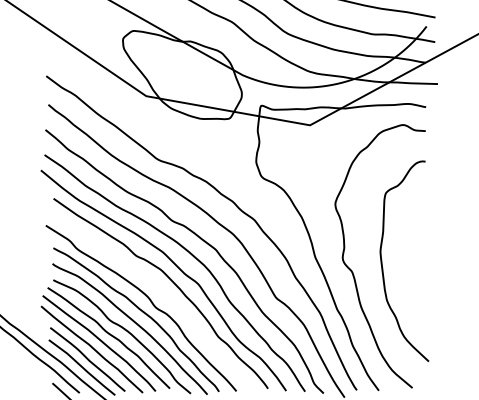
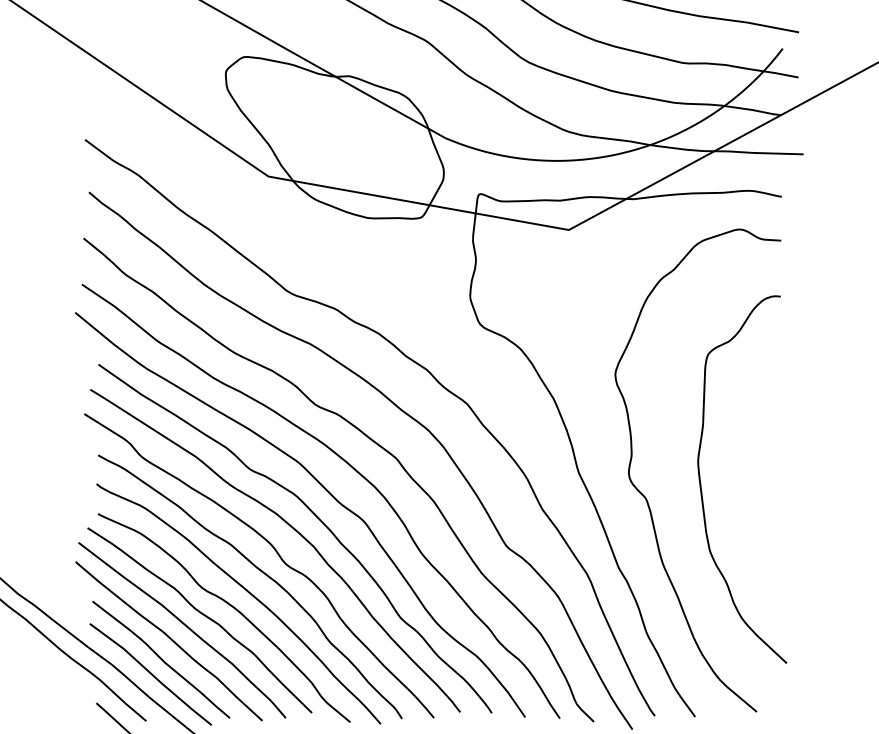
curve: (158, 288) -> (290, 529), added

